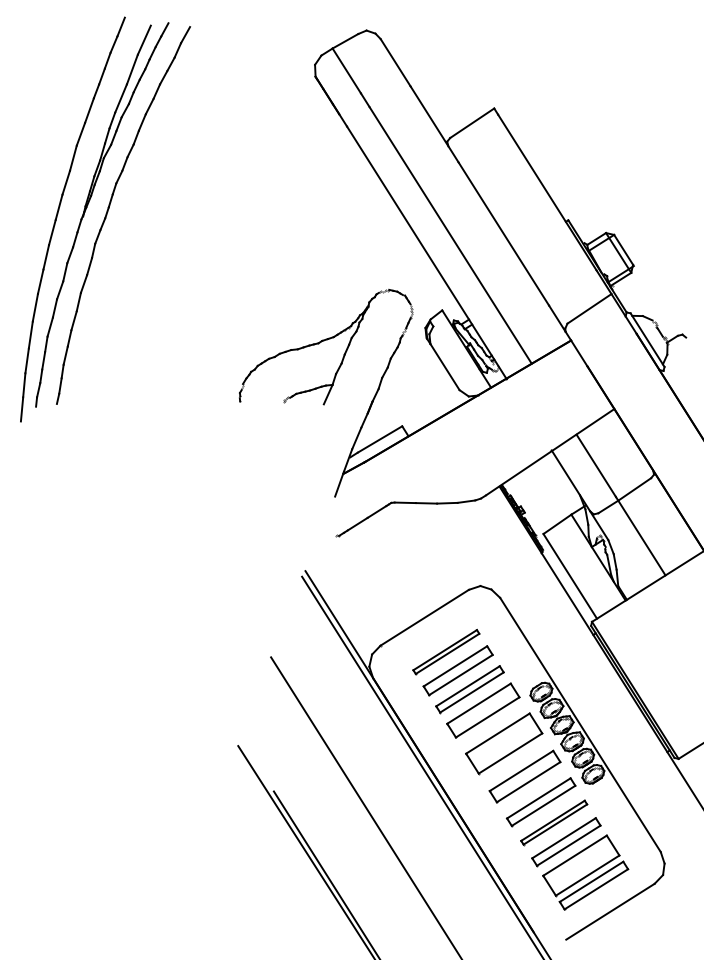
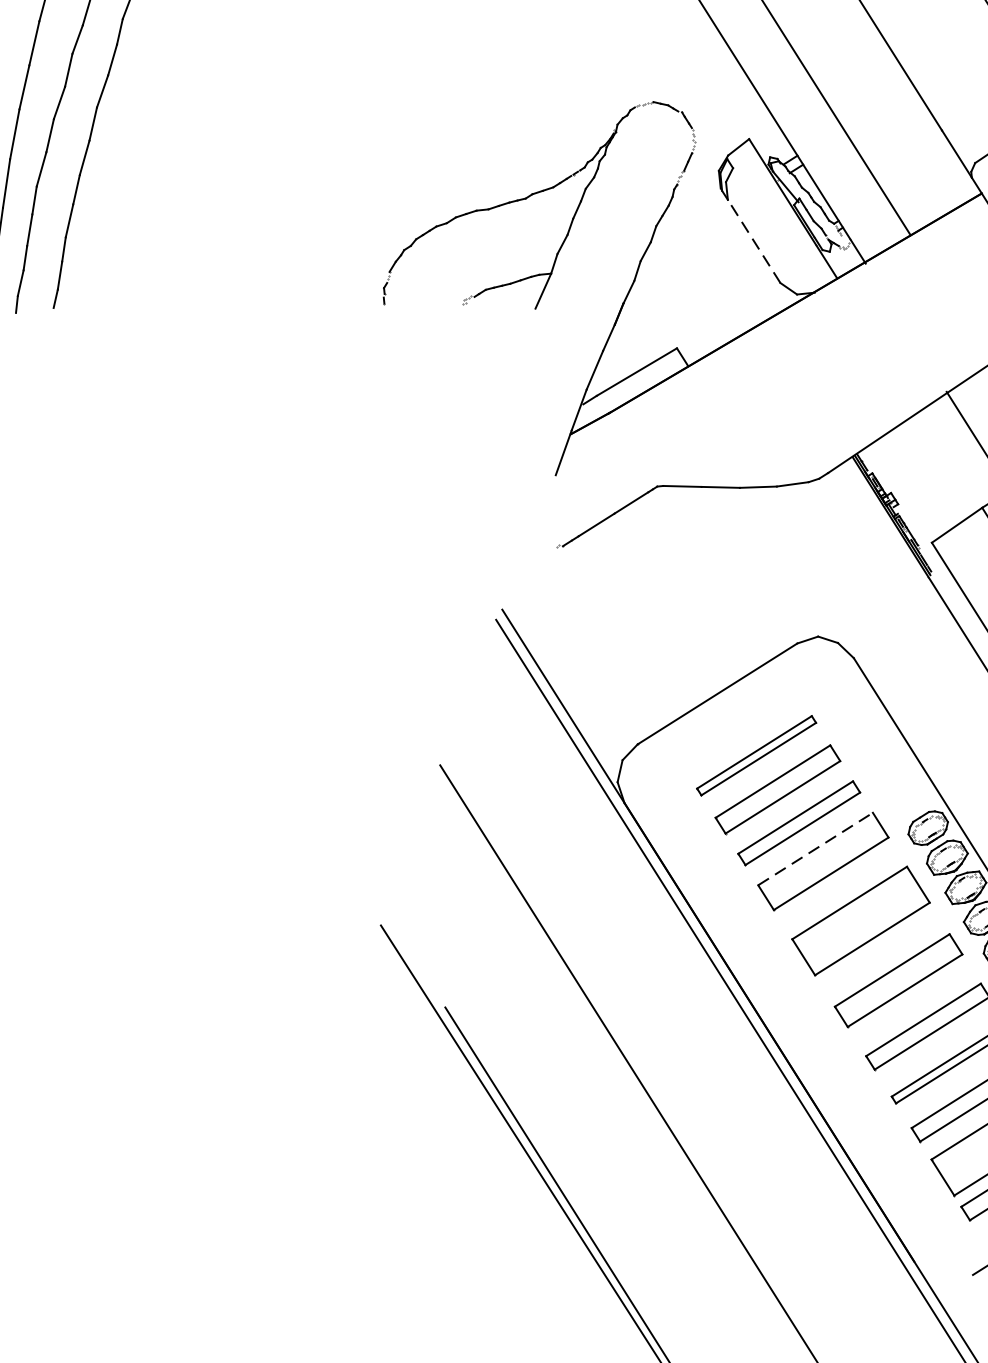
line: (444, 366) -> (753, 240), solid -> dashed
line: (479, 703) -> (816, 848), solid -> dashed

